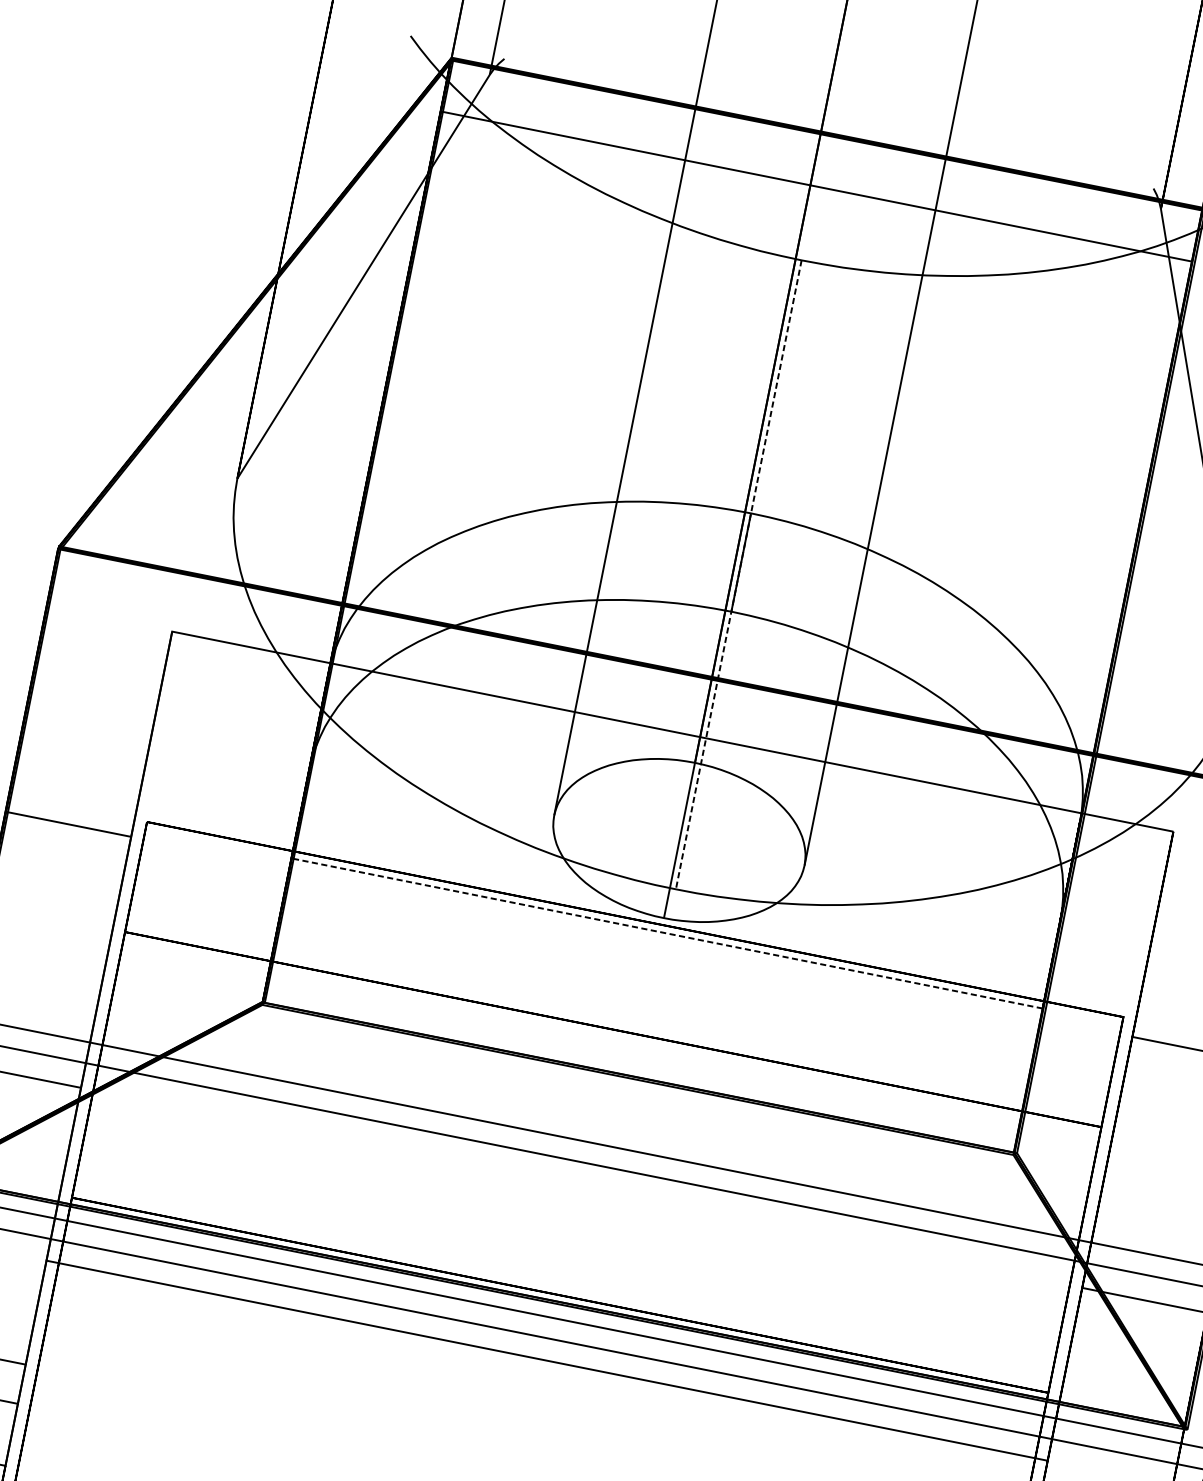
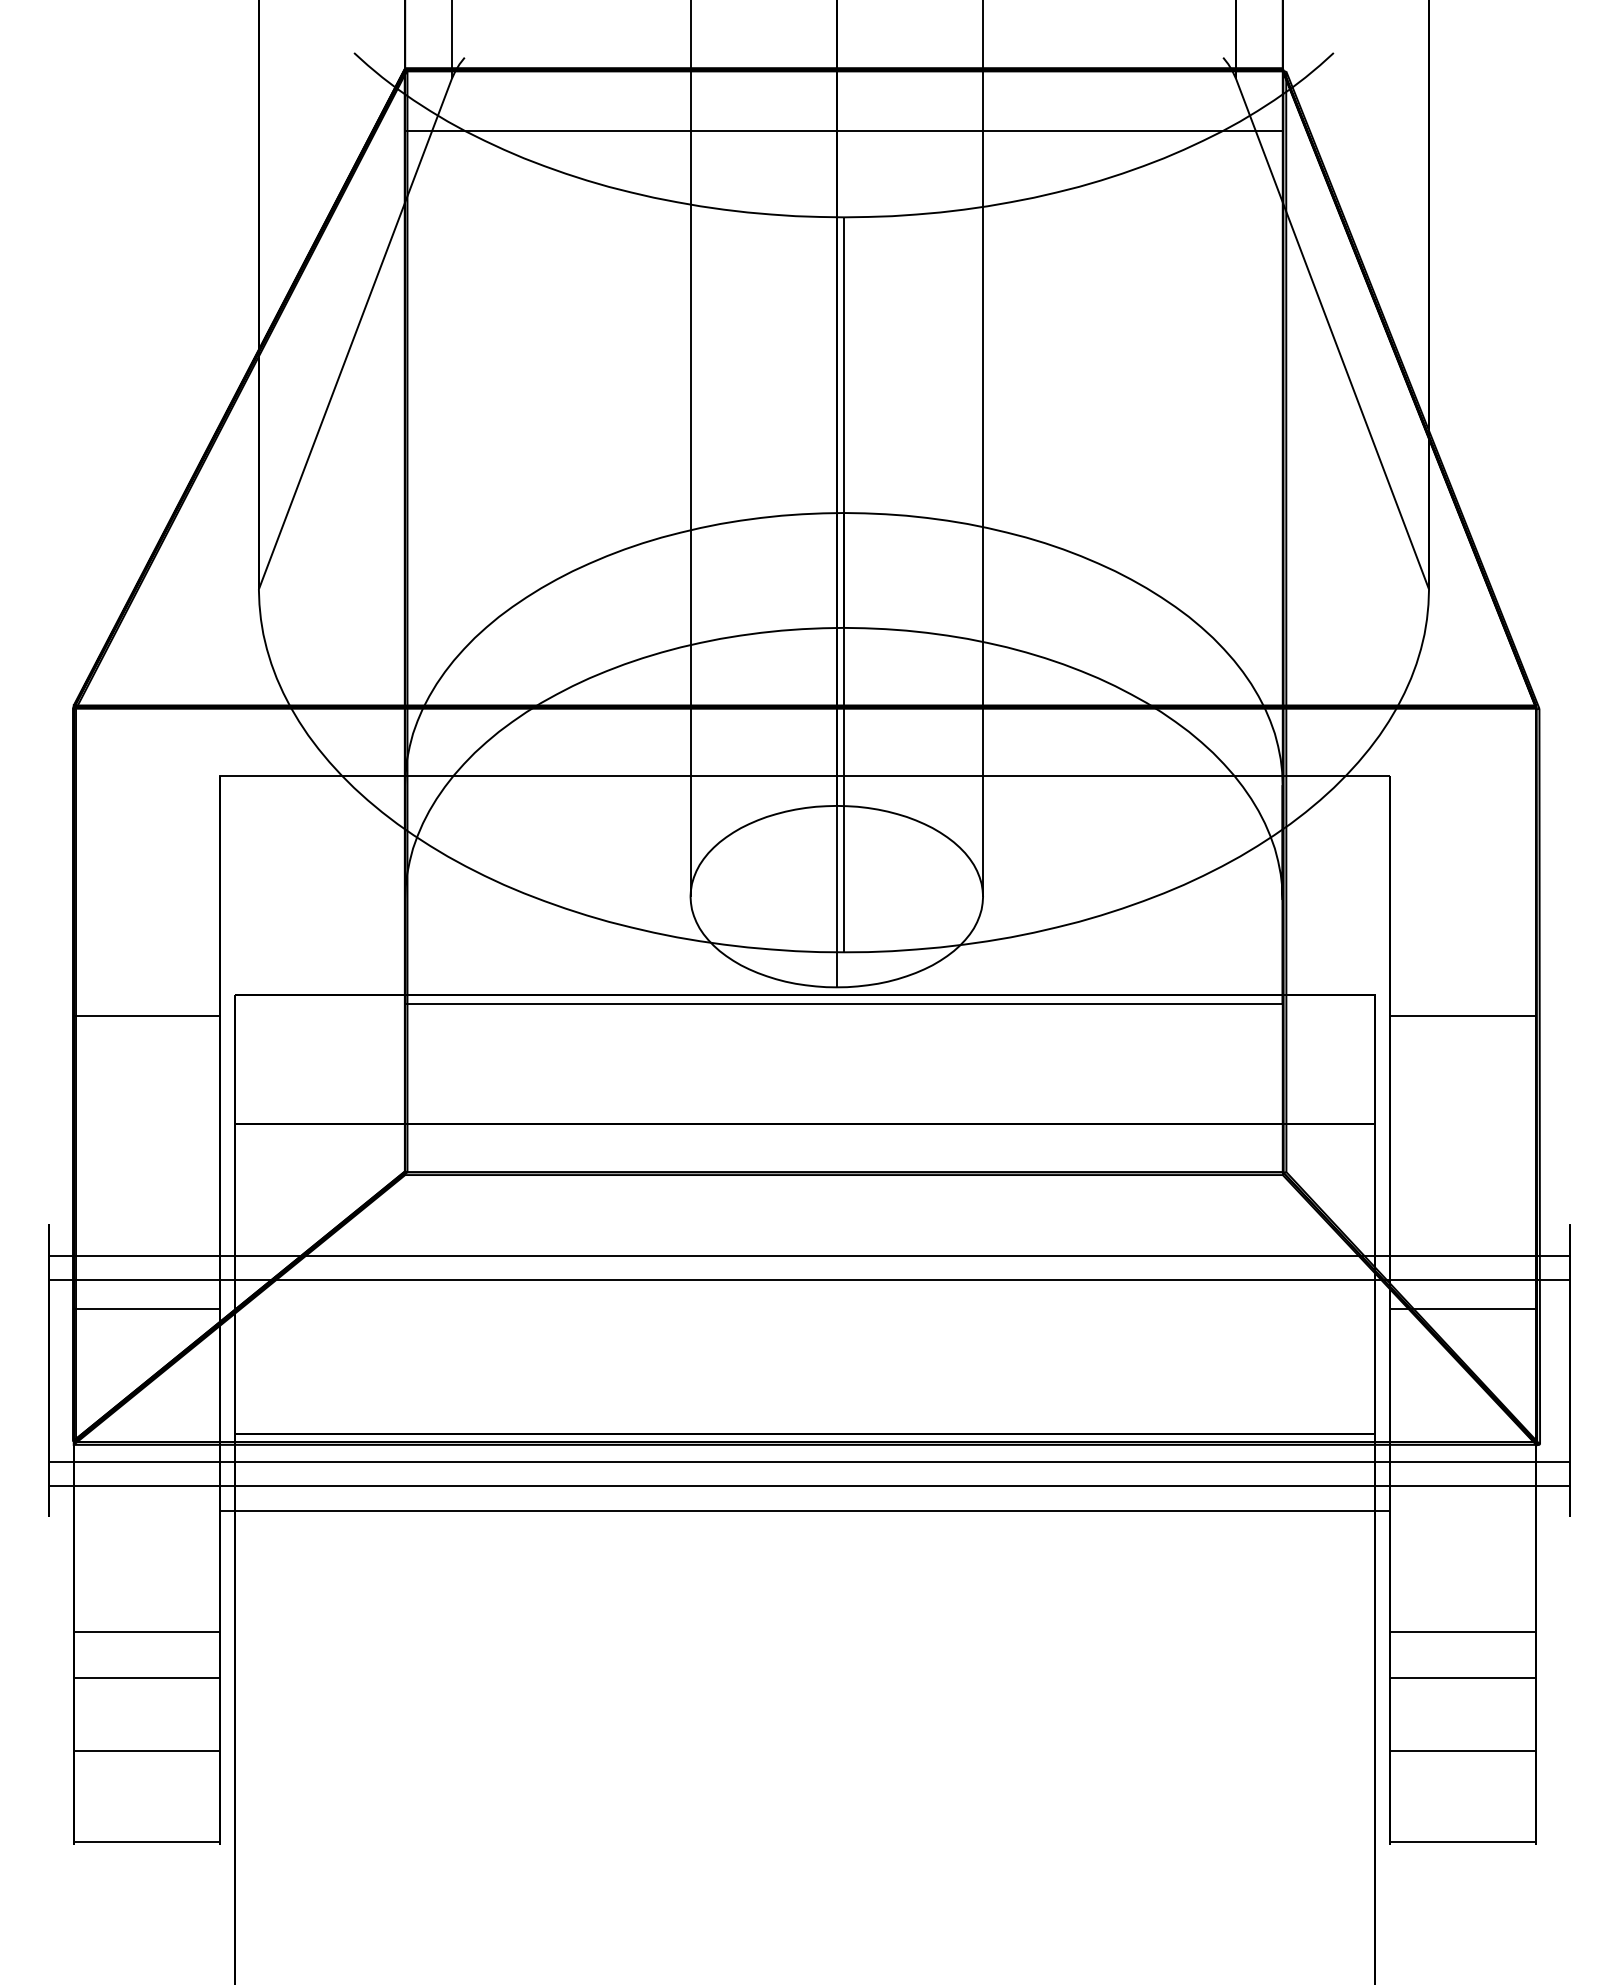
line: (738, 575) -> (843, 585), dashed -> solid
line: (666, 933) -> (843, 1003), dashed -> solid

